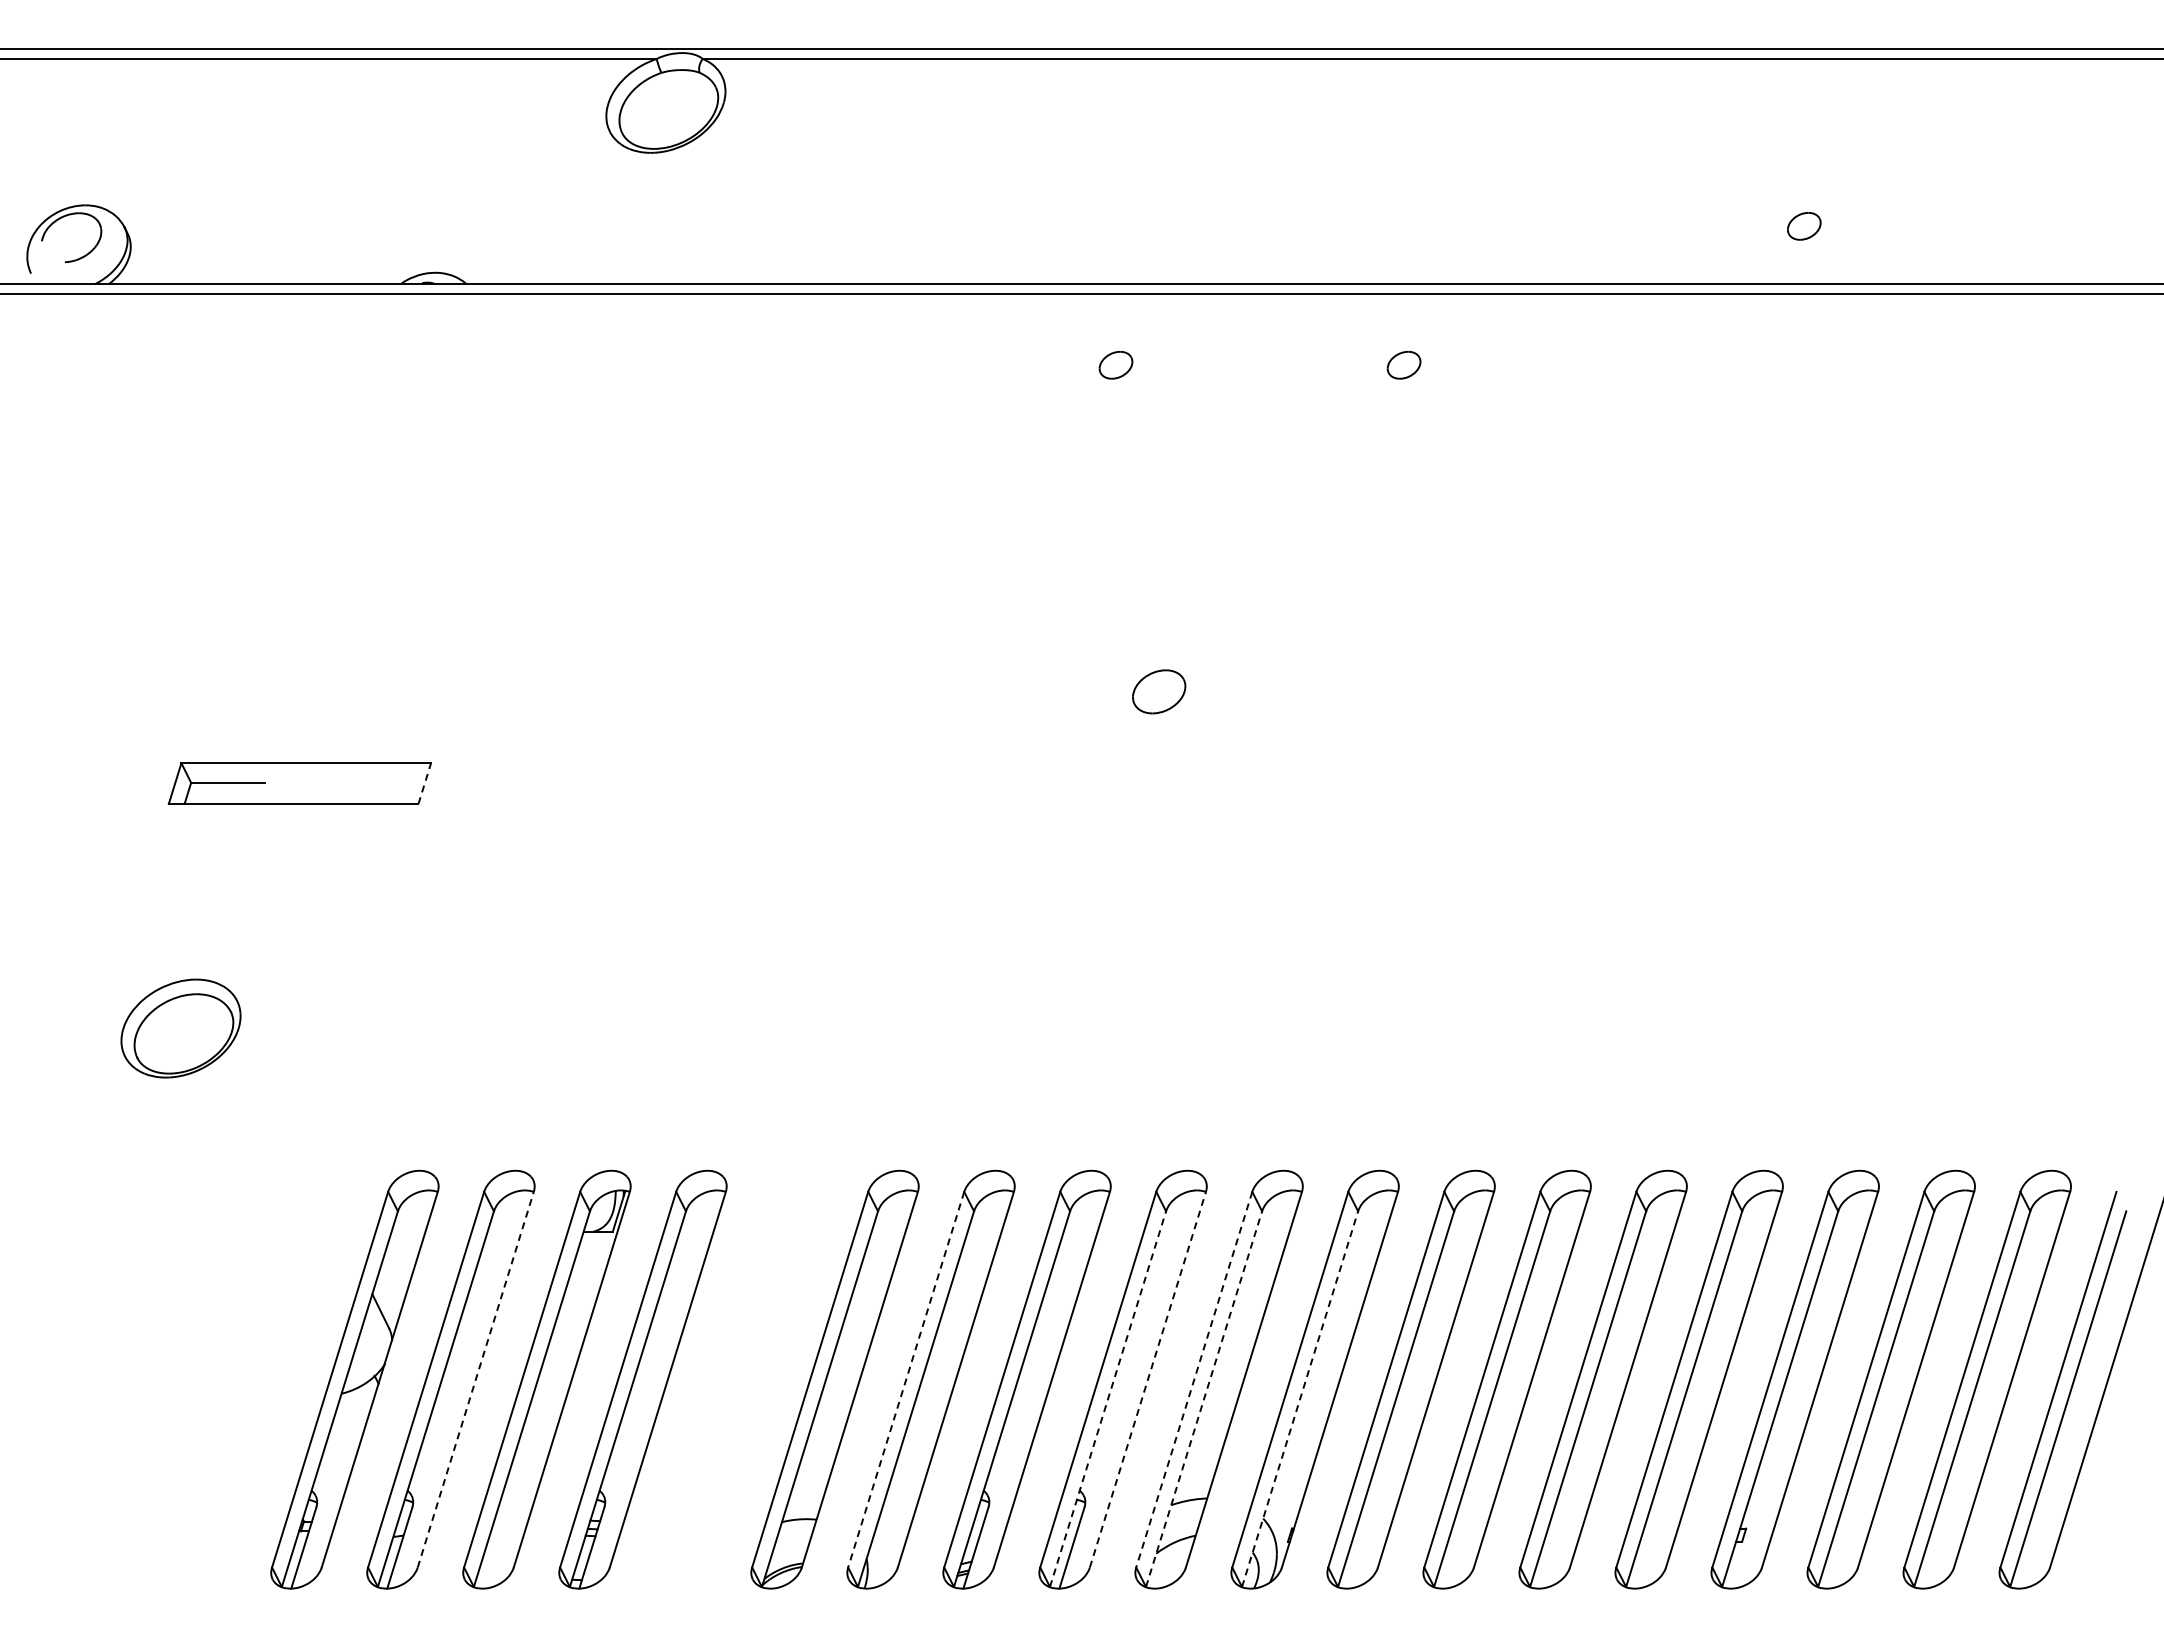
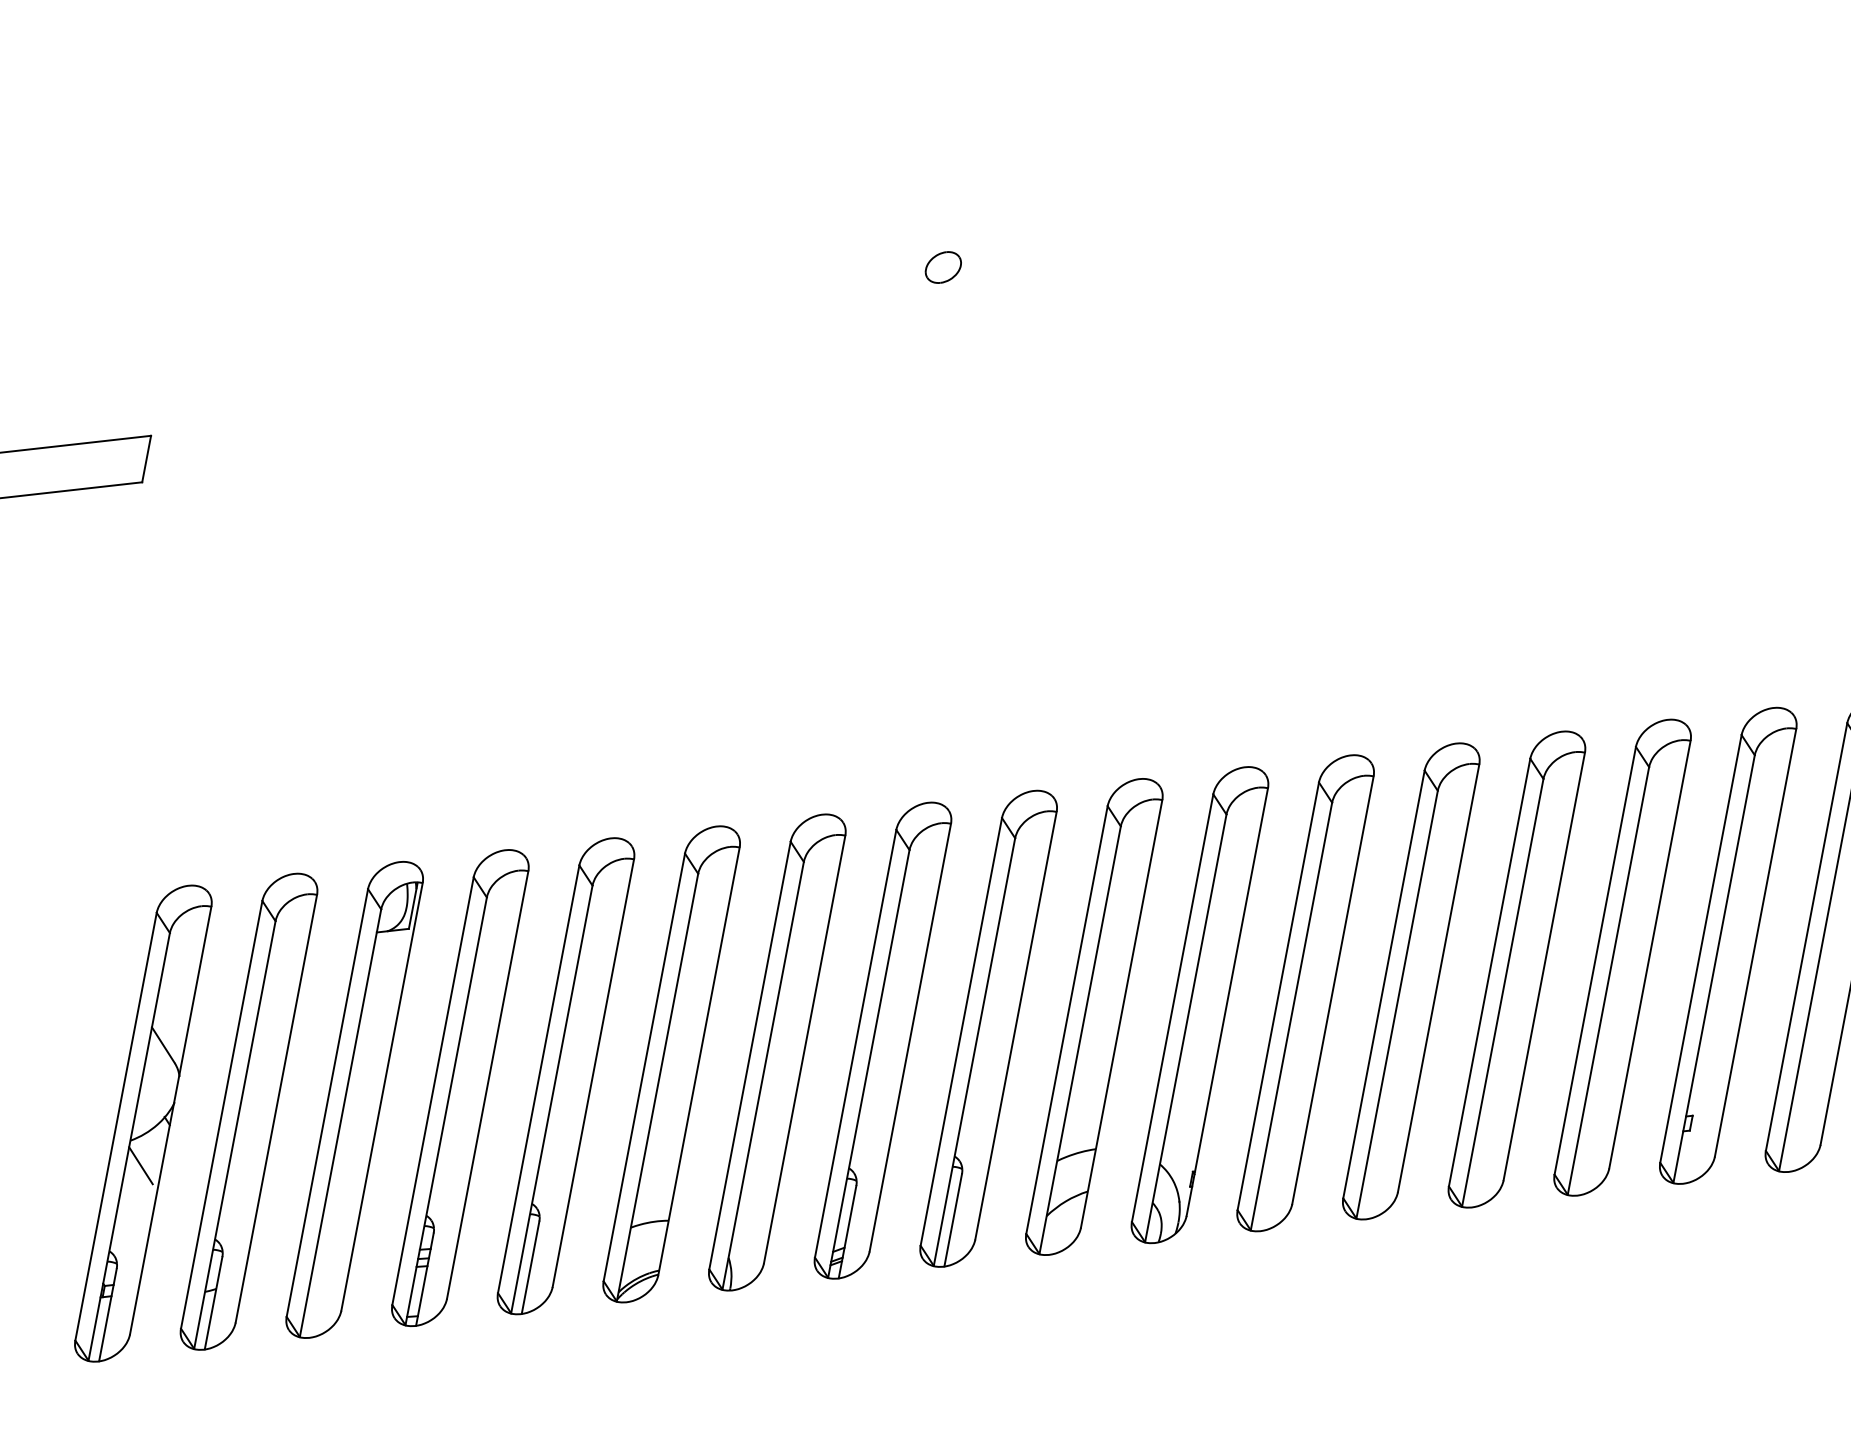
part: (1158, 691) -> (942, 267), size x0.62
line: (424, 783) -> (146, 458), dashed -> solid
line: (475, 1379) -> (276, 1108), dashed -> solid
part: (738, 1379) -> (565, 1076), added
line: (906, 1379) -> (750, 1055), dashed -> solid
line: (1147, 1379) -> (1015, 1025), dashed -> solid
line: (1194, 1379) -> (1067, 1019), dashed -> solid
line: (1108, 1399) -> (975, 1052), dashed -> solid
line: (1204, 1399) -> (1080, 1040), dashed -> solid
line: (1300, 1399) -> (1186, 1028), dashed -> solid
line: (348, 1417) -> (140, 1166), added

